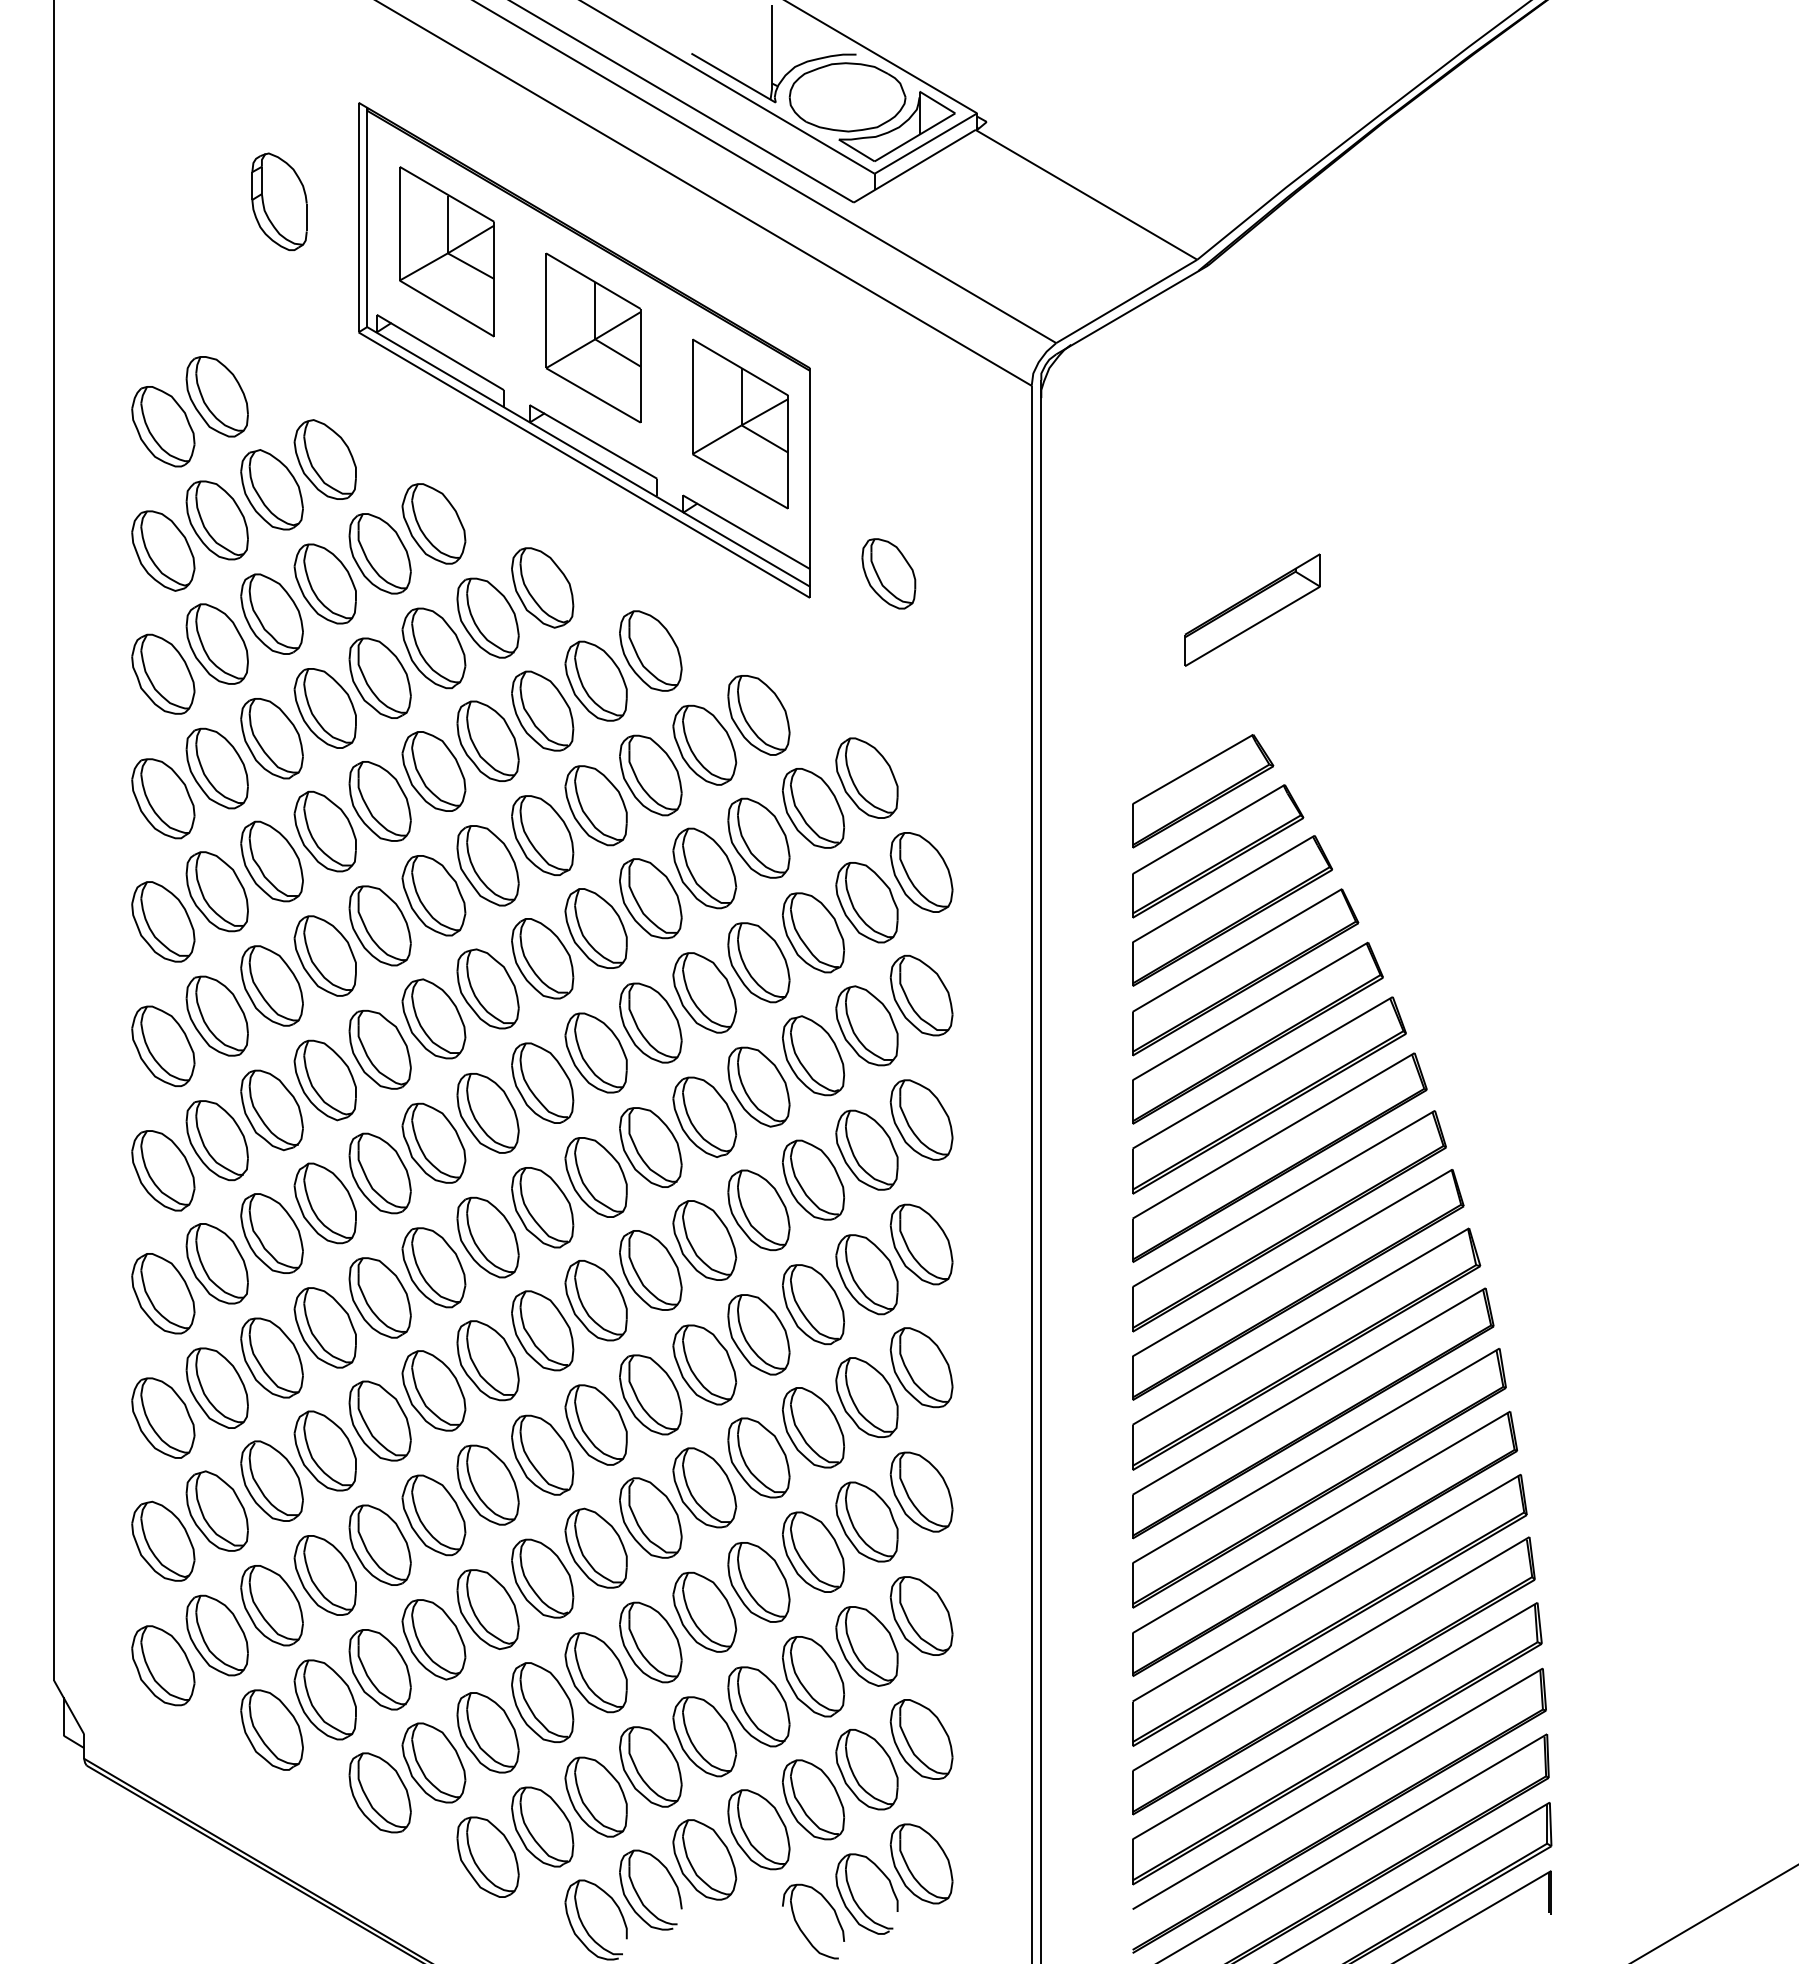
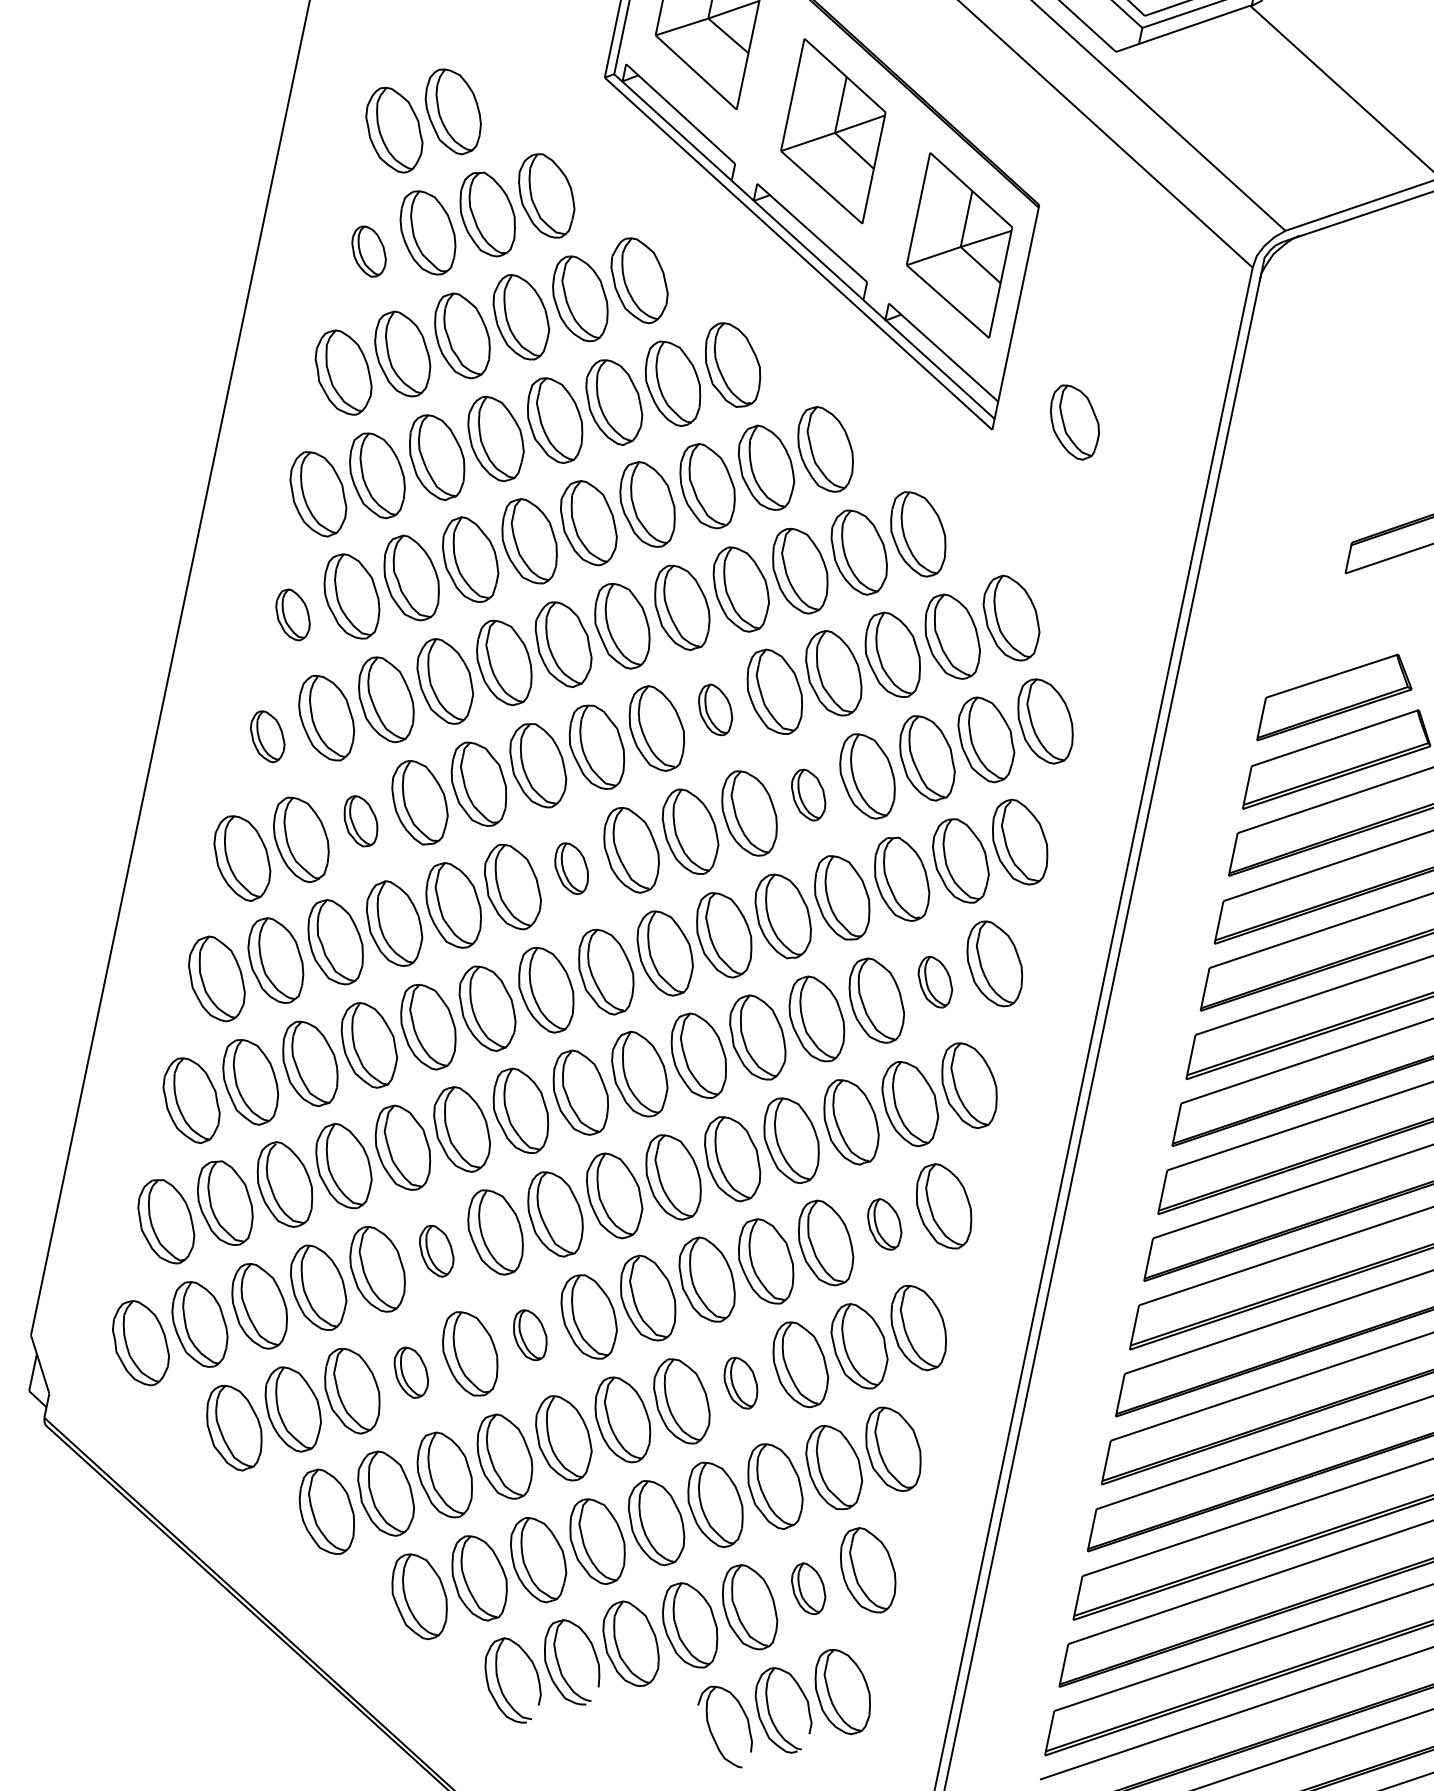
part: (163, 550) -> (369, 251), size x0.6
part: (163, 921) -> (293, 614), size x0.6
part: (595, 928) -> (714, 709), size x0.6
part: (704, 992) -> (808, 794), size x0.6
part: (163, 1046) -> (267, 736), size x0.6
part: (271, 1110) -> (360, 821), size x0.6
part: (487, 1113) -> (571, 868), size x0.6
part: (866, 1149) -> (934, 981), size x0.6
part: (866, 1397) -> (884, 1224), size x0.6
part: (433, 1515) -> (436, 1251), size x0.6
part: (542, 1578) -> (529, 1335), size x0.6
part: (758, 1582) -> (740, 1383), size x0.6
part: (433, 1639) -> (410, 1372), size x0.6
part: (866, 1769) -> (808, 1588), size x0.6

